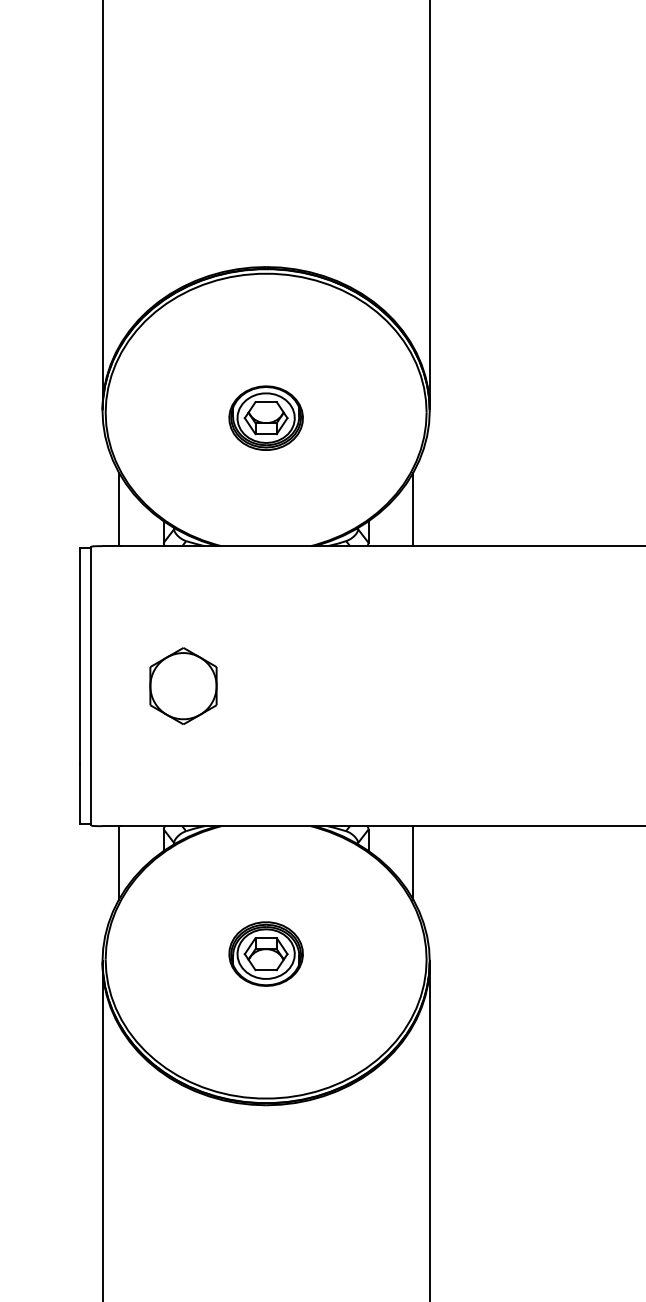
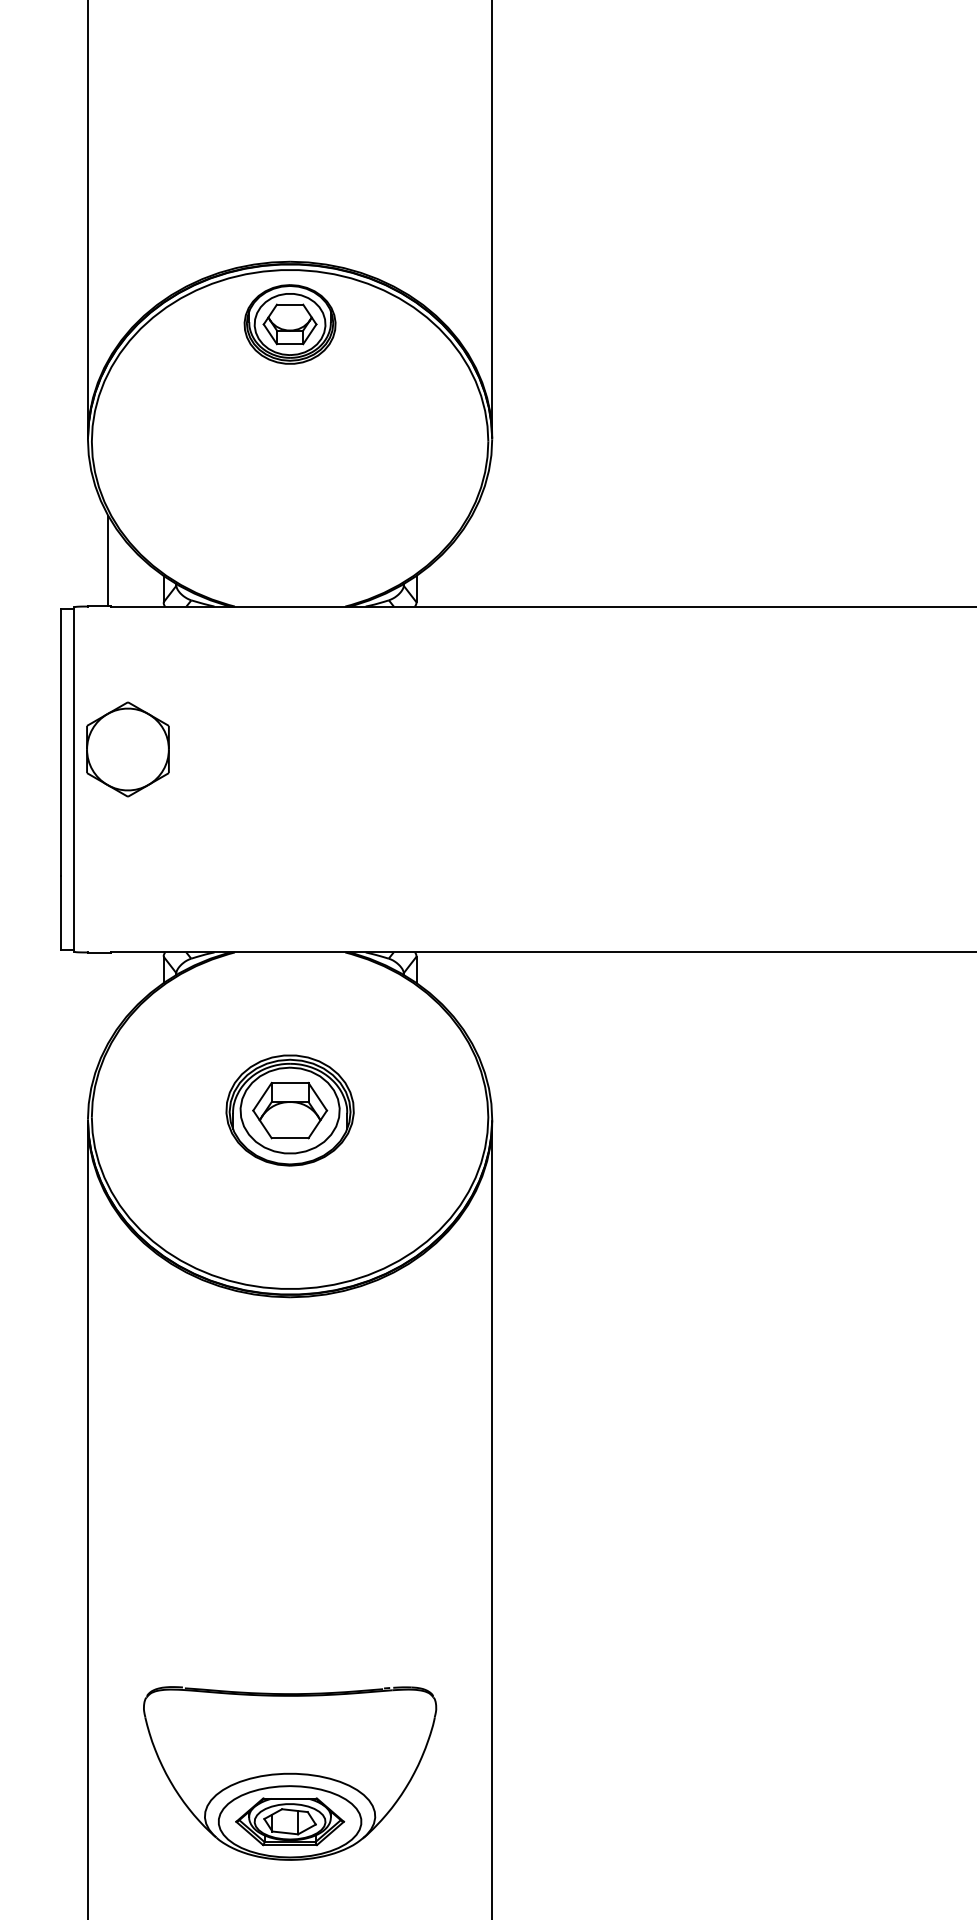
part: (265, 418) -> (289, 324), moved
line: (413, 508) -> (471, 560), removed
part: (183, 686) -> (127, 749), moved
line: (119, 862) -> (108, 997), removed
line: (413, 862) -> (471, 997), removed
part: (265, 954) -> (289, 1110), size x1.4

